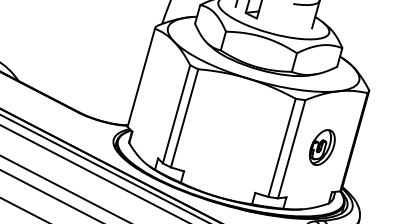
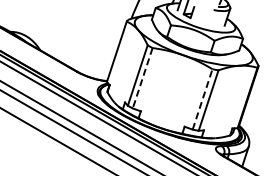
line: (184, 118) -> (142, 78), solid -> dashed
part: (321, 146) -> (227, 99), removed
line: (281, 147) -> (202, 99), solid -> dashed

